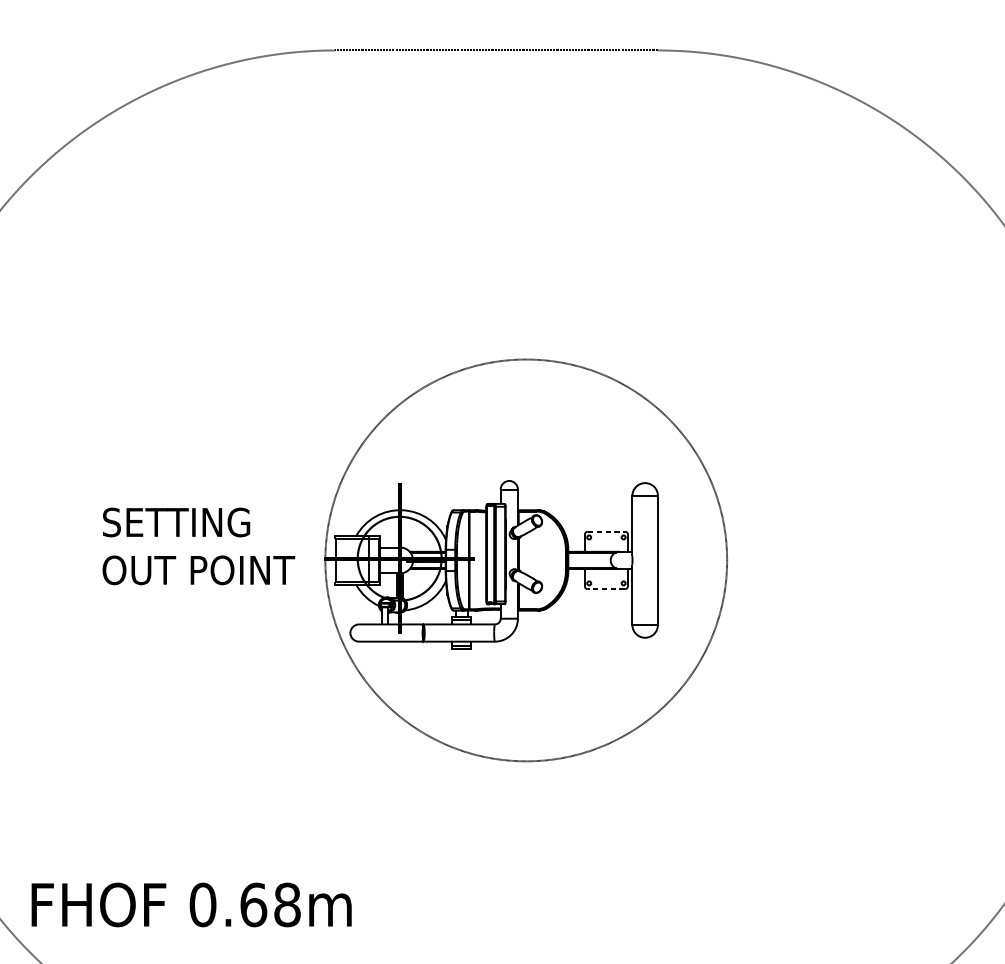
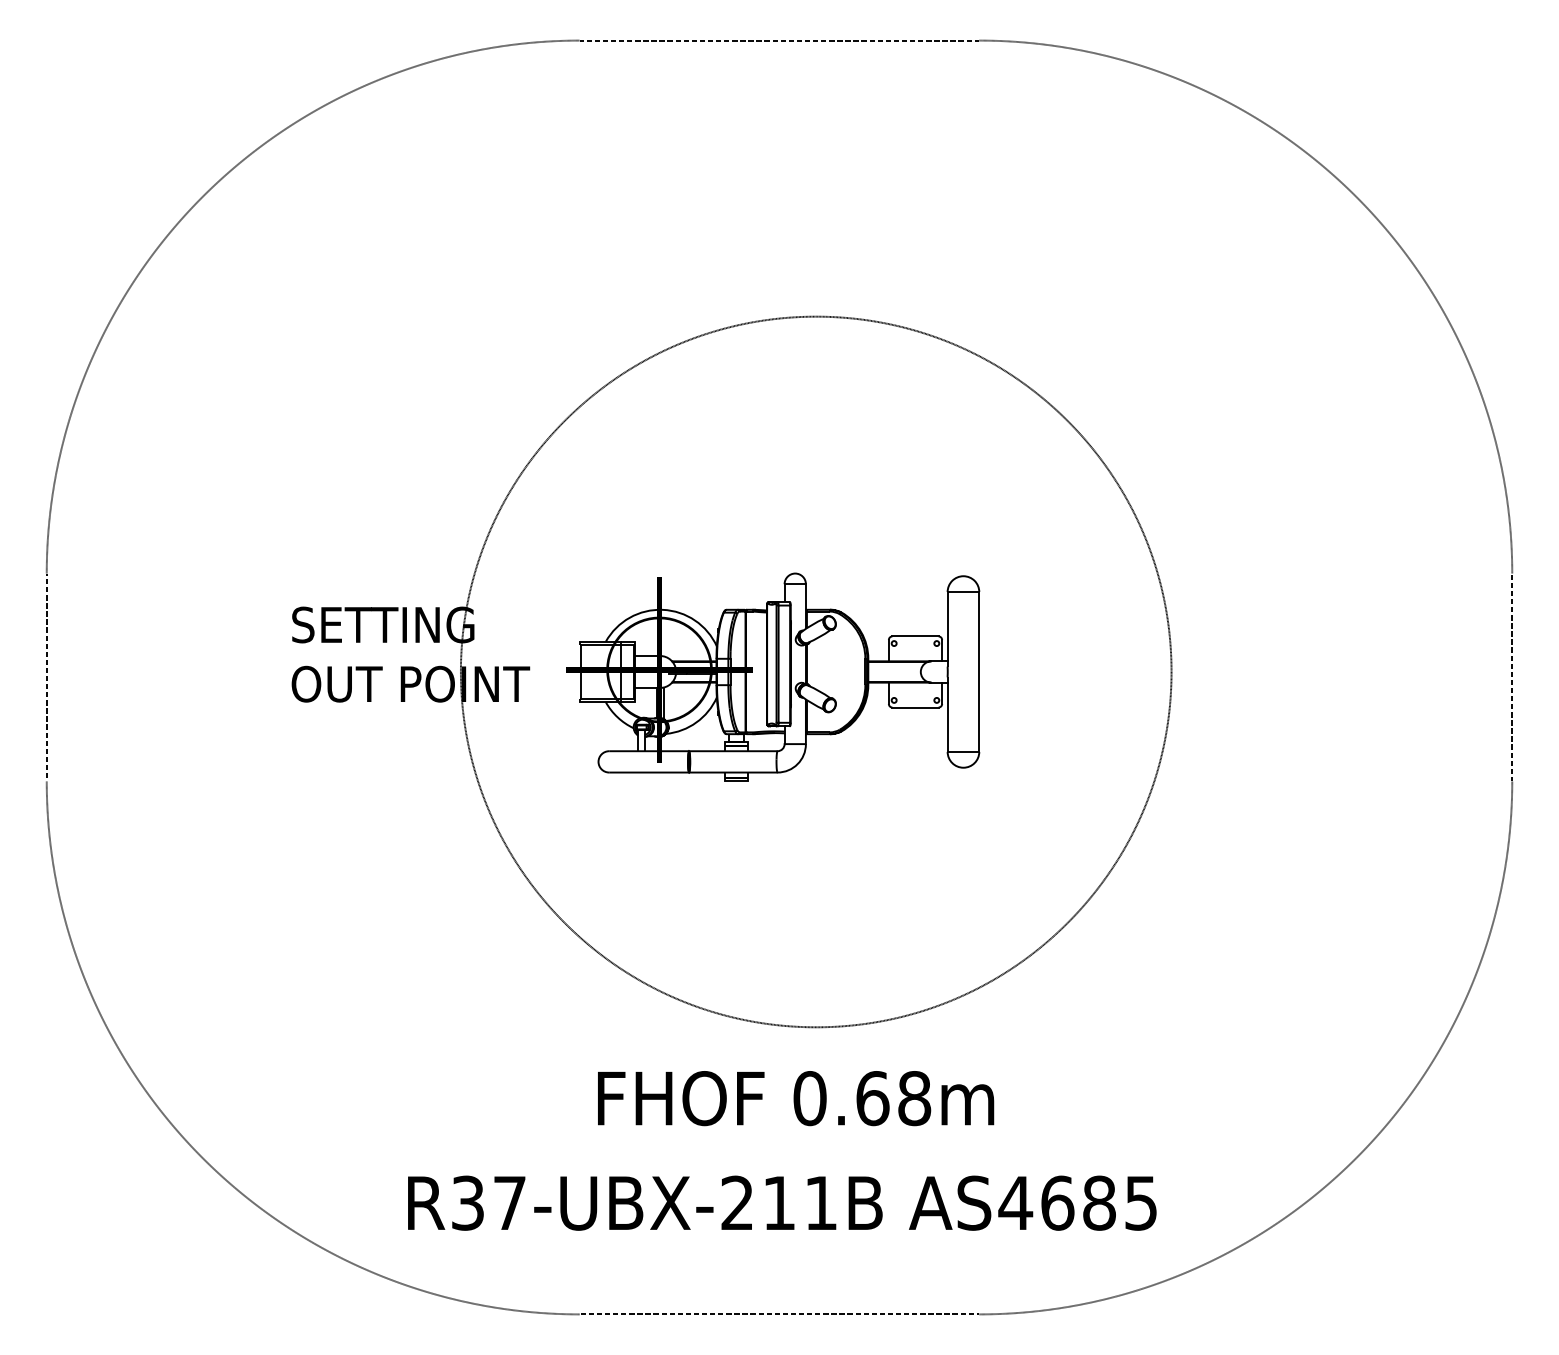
line: (606, 531) -> (915, 636), dashed -> solid
circle: (525, 560) -> (815, 671), size x1.43
line: (606, 589) -> (915, 707), dashed -> solid
text: (192, 904) -> (796, 1098), moved

